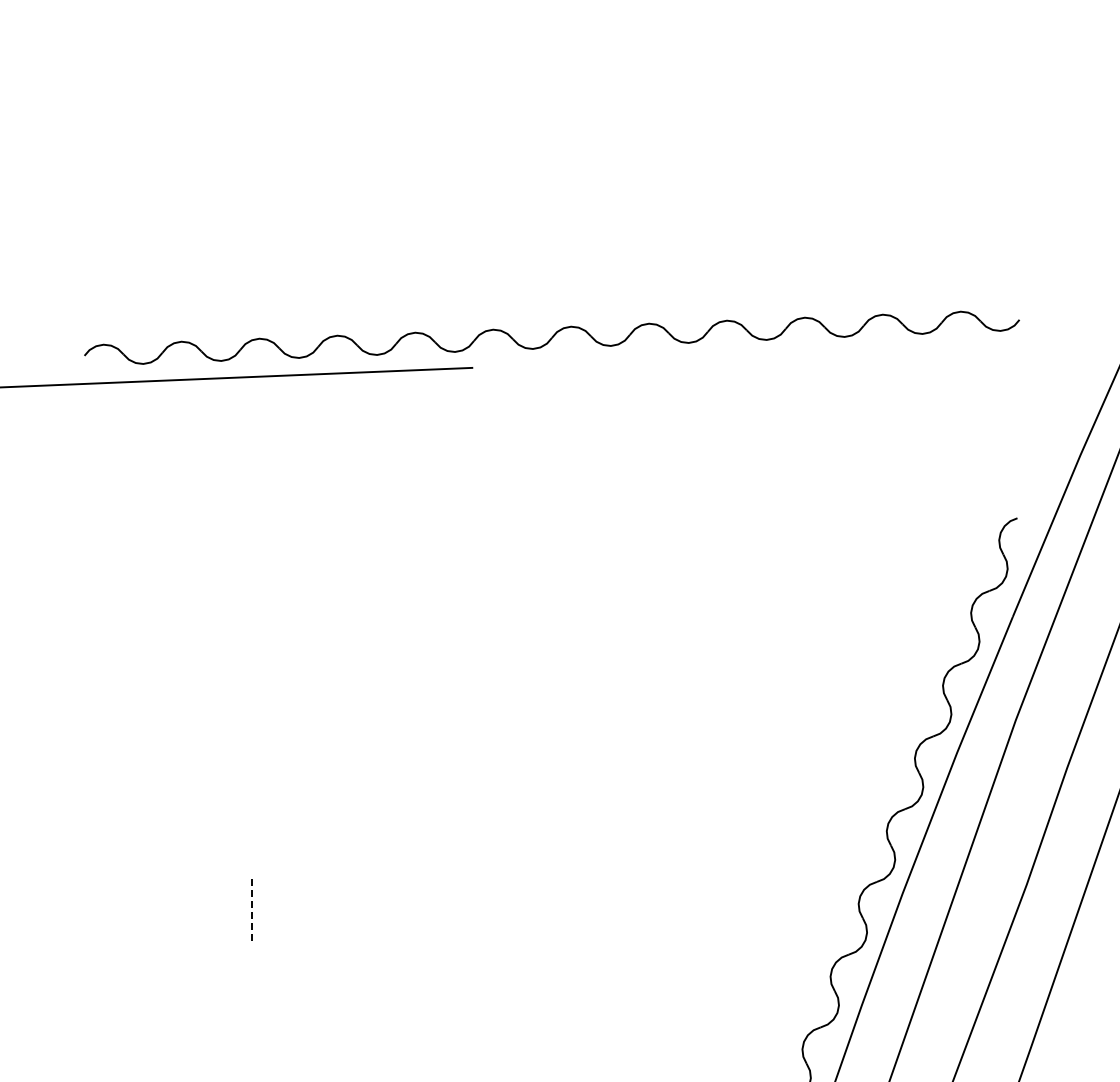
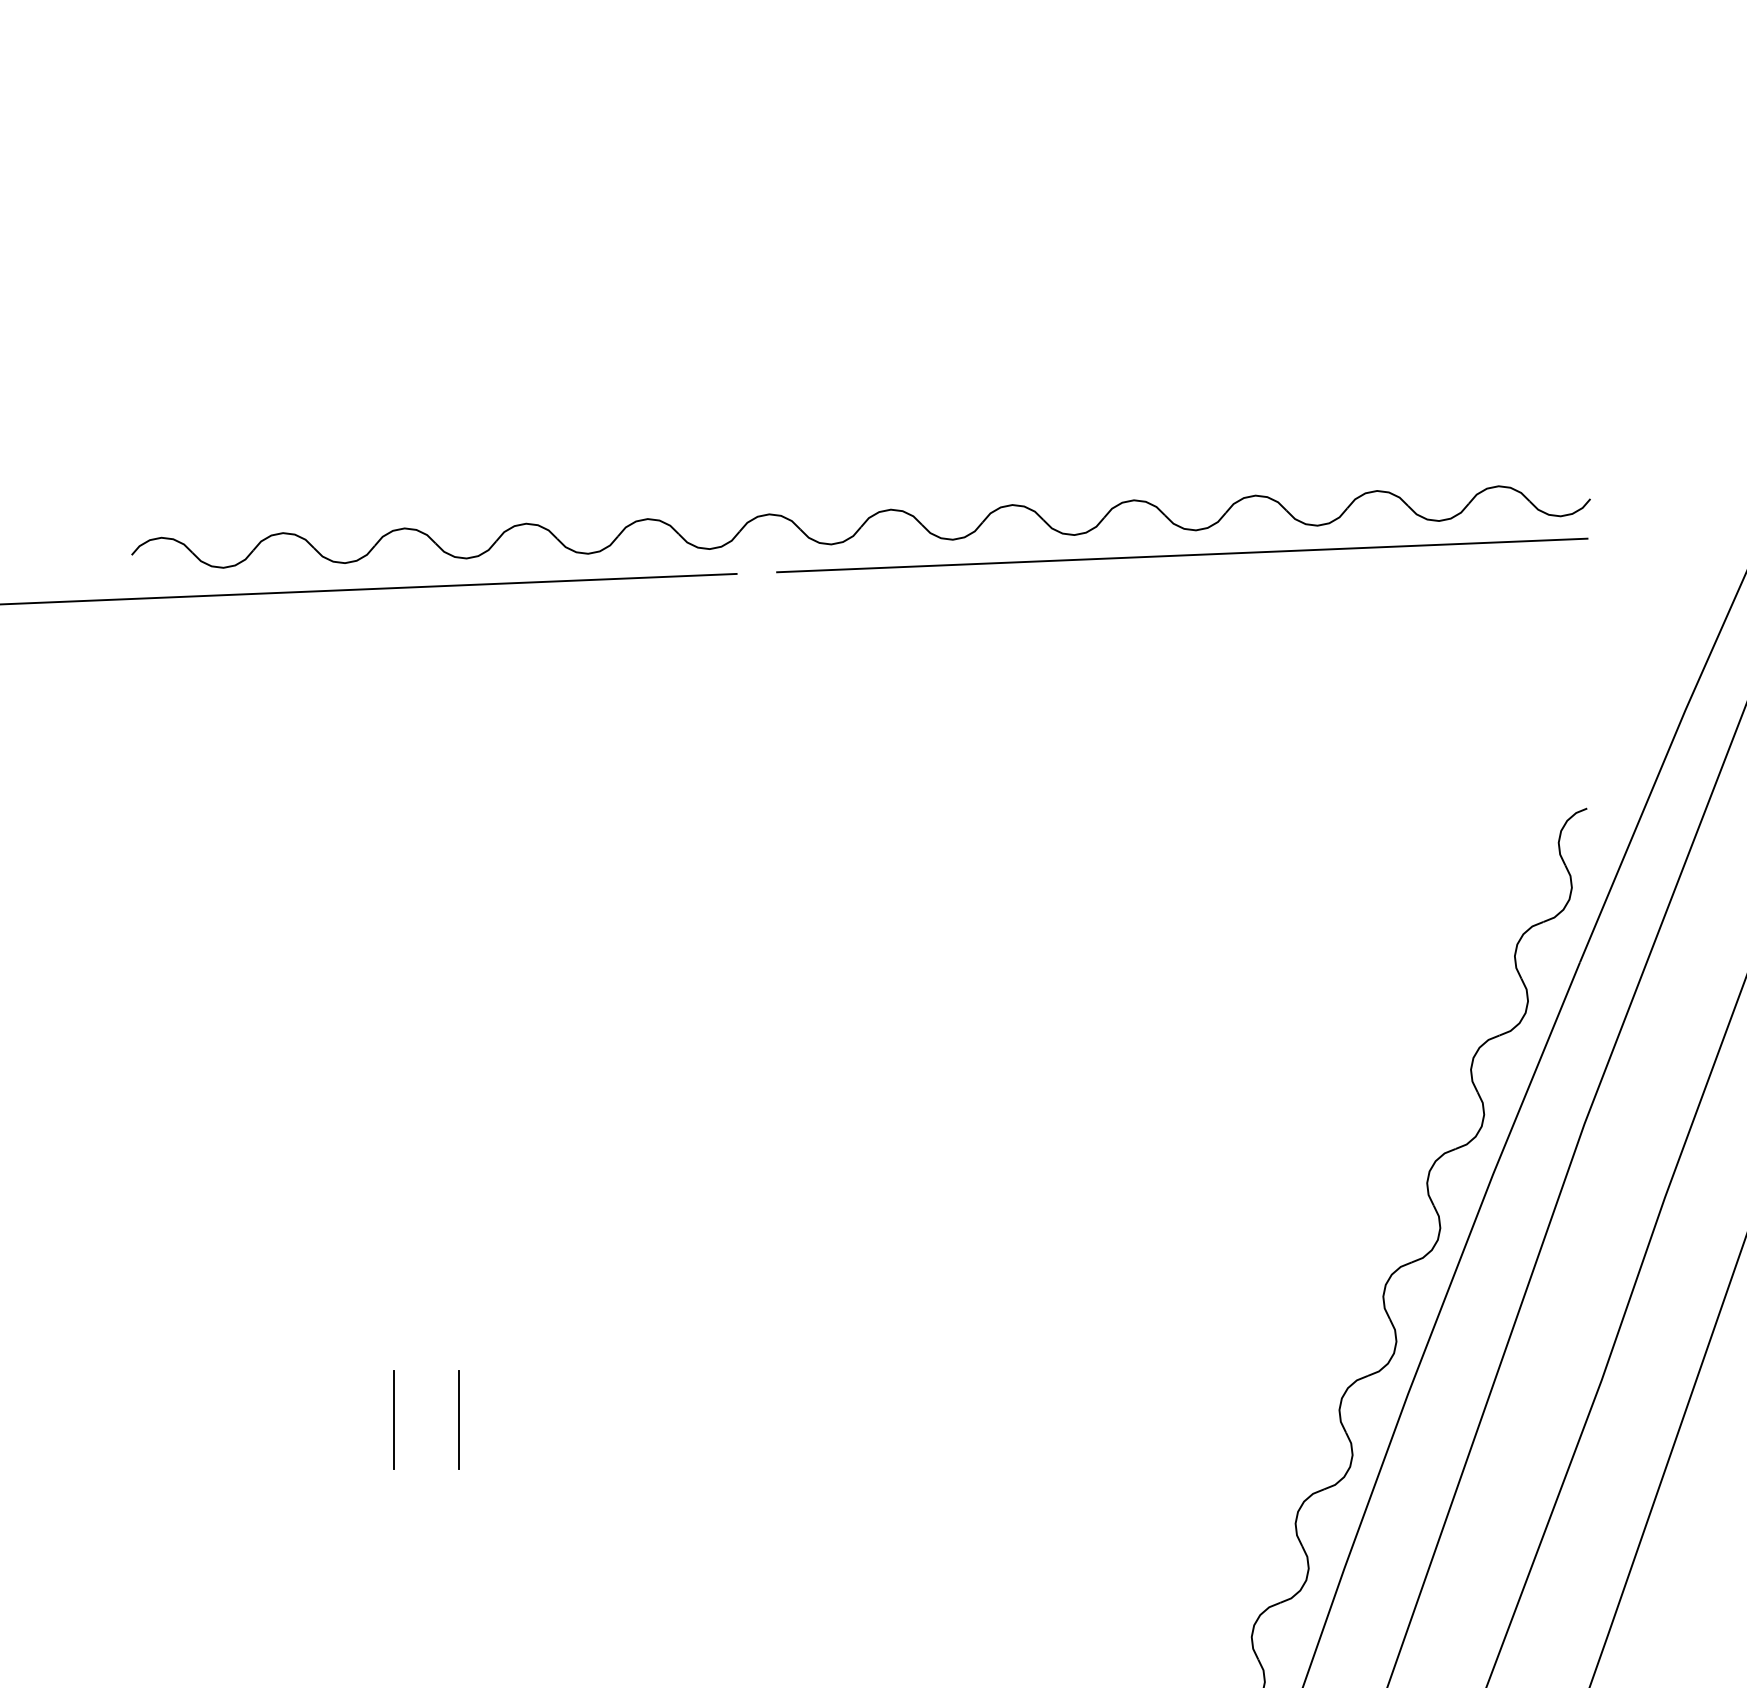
line: (757, 355) -> (1181, 554), added
line: (252, 909) -> (393, 1418), dashed -> solid
line: (294, 910) -> (459, 1420), added

